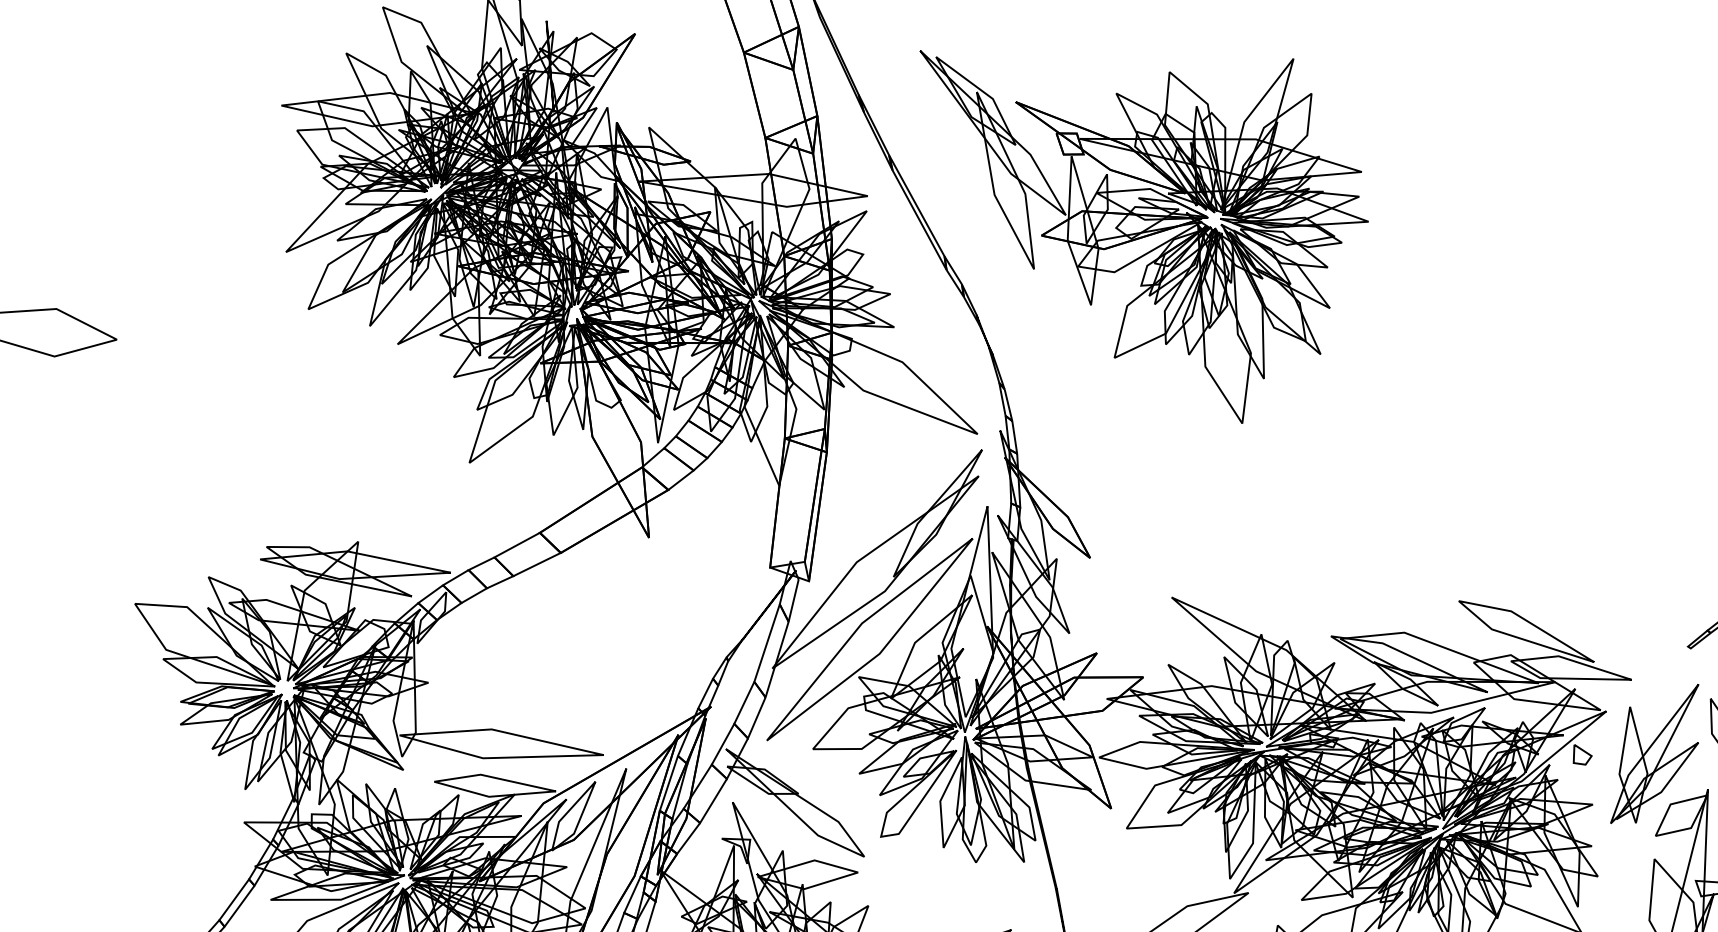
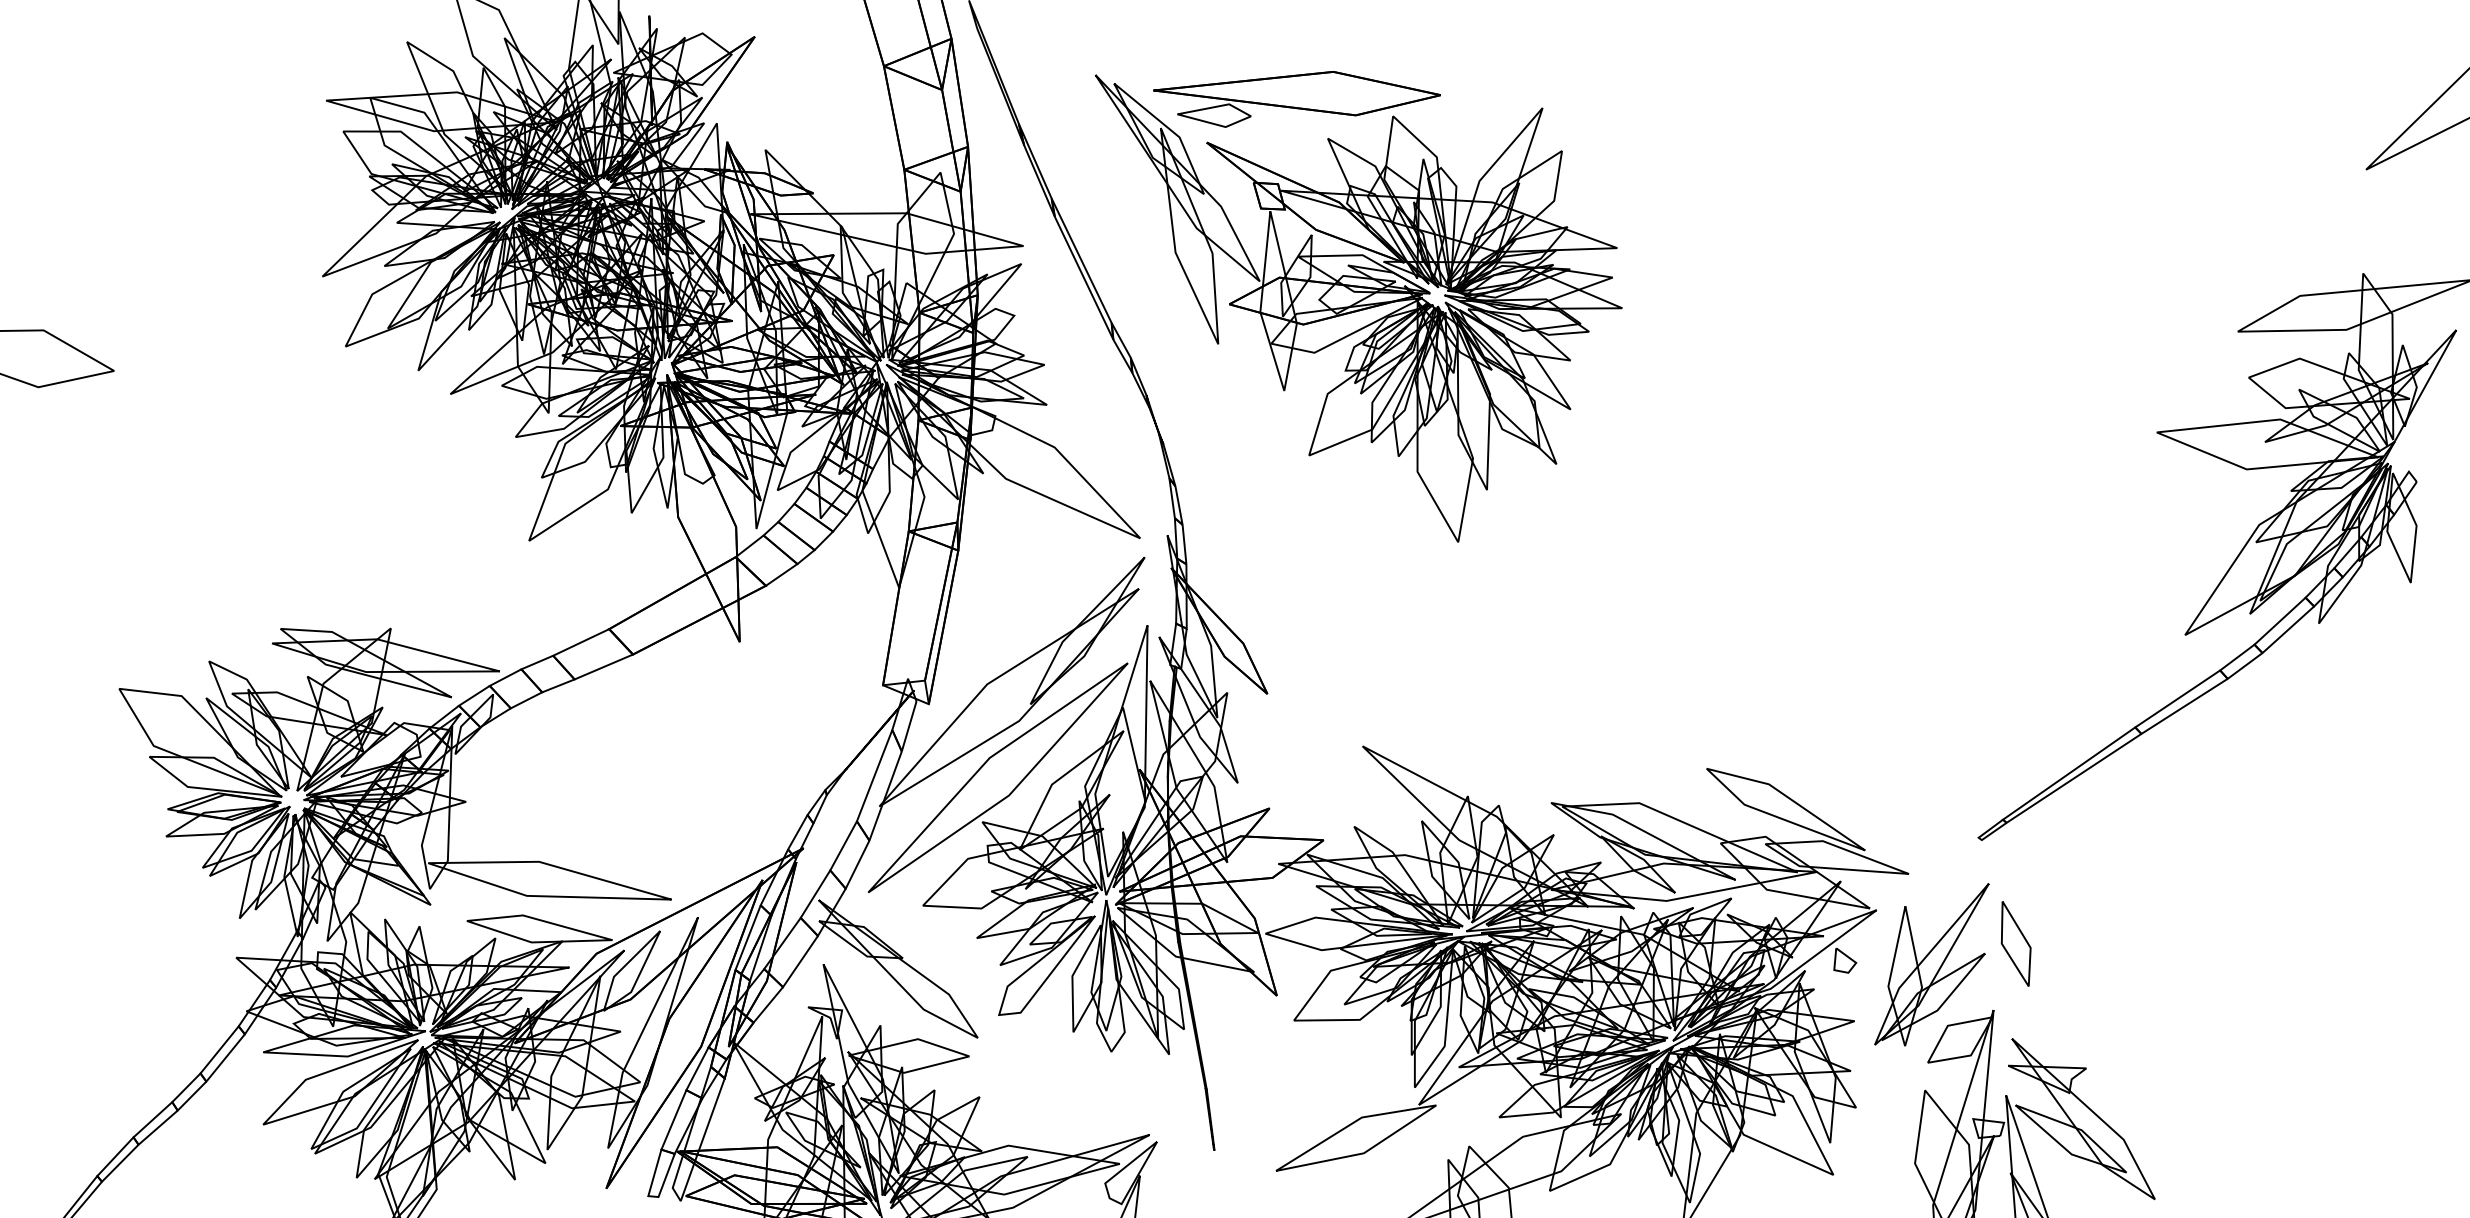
part: (1088, 62) -> (1296, 99), added

